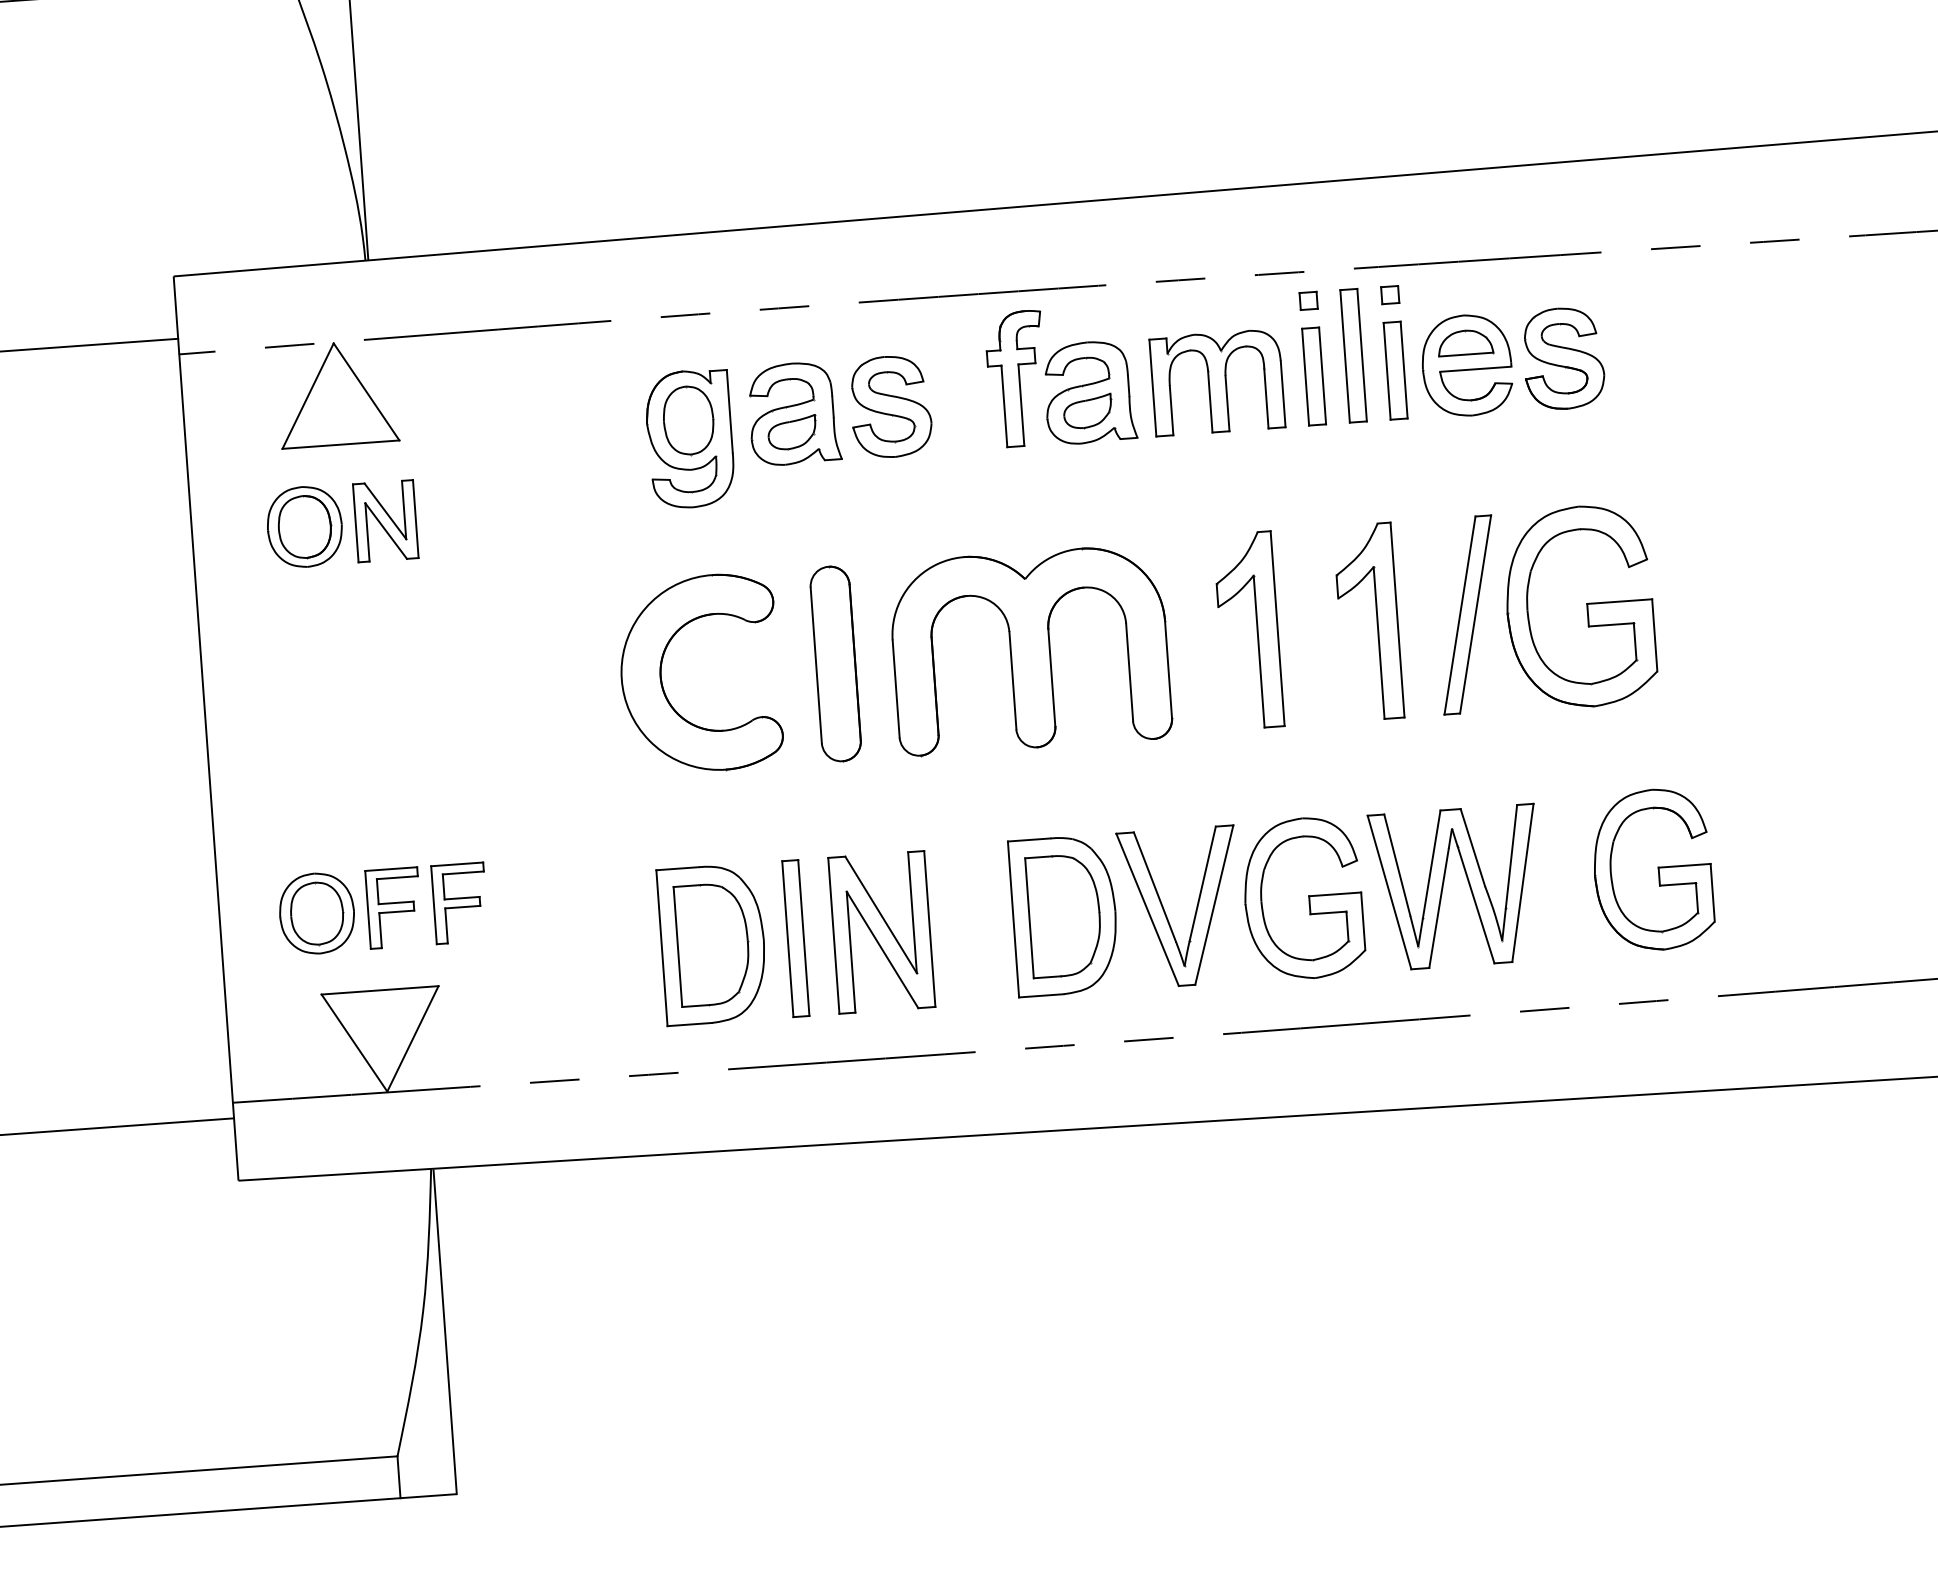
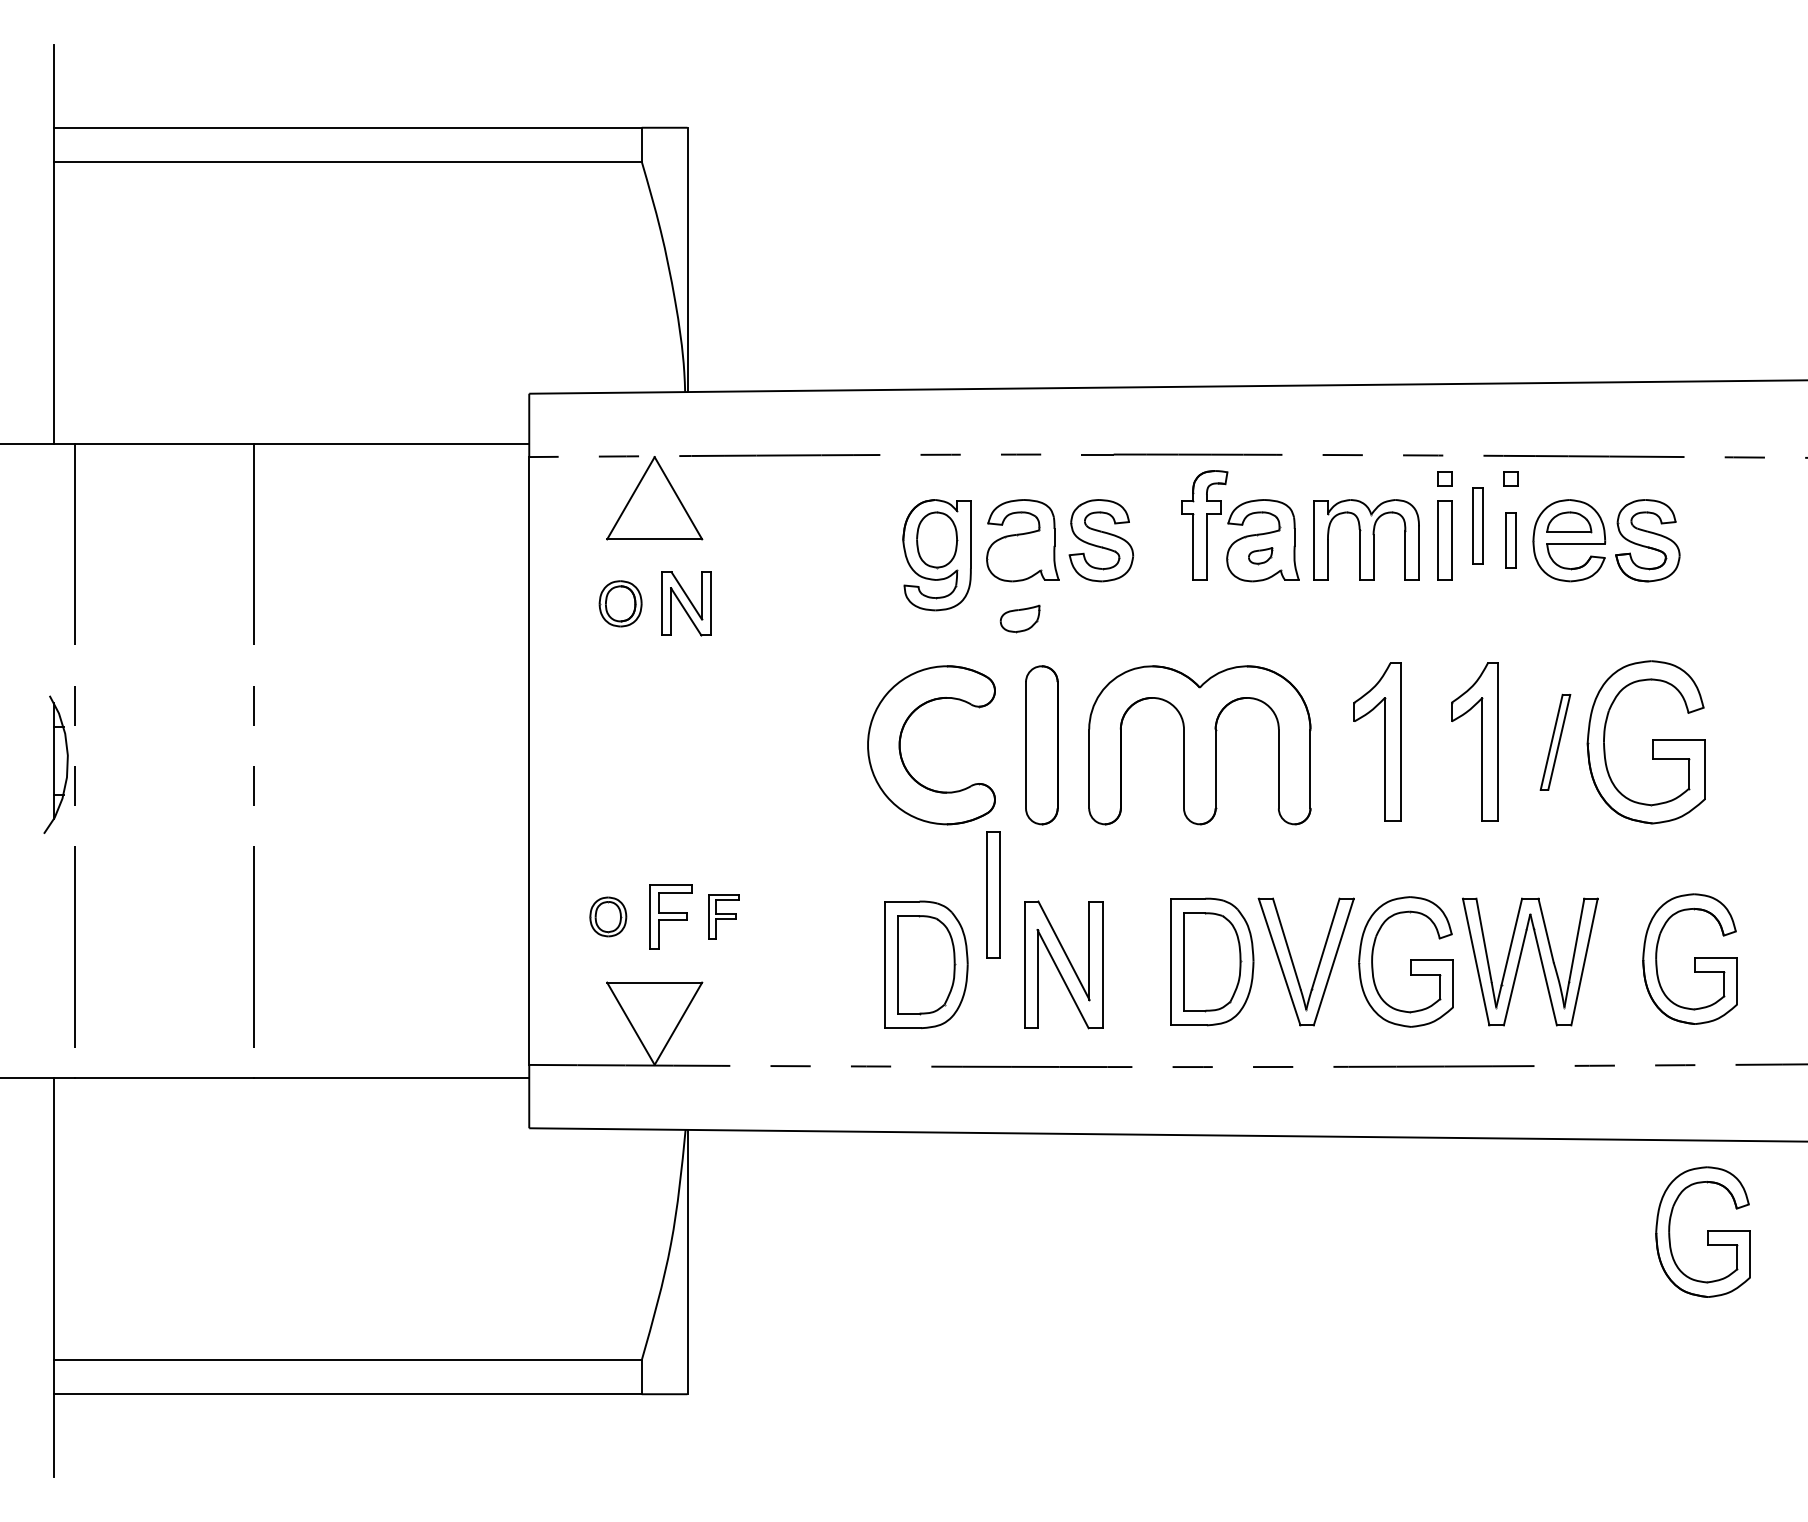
part: (1352, 354) -> (1477, 525), size x0.7
part: (1394, 370) -> (1510, 540), size x0.7
part: (1088, 411) -> (1260, 555), size x0.6
part: (791, 432) -> (1019, 618), moved
part: (304, 526) -> (620, 603), size x0.7
part: (1467, 615) -> (1555, 742), size x0.6
part: (458, 902) -> (723, 916), size x0.7
part: (317, 913) -> (608, 916), size x0.6
part: (795, 938) -> (993, 894), moved
part: (1691, 1204) -> (1702, 1231), added

